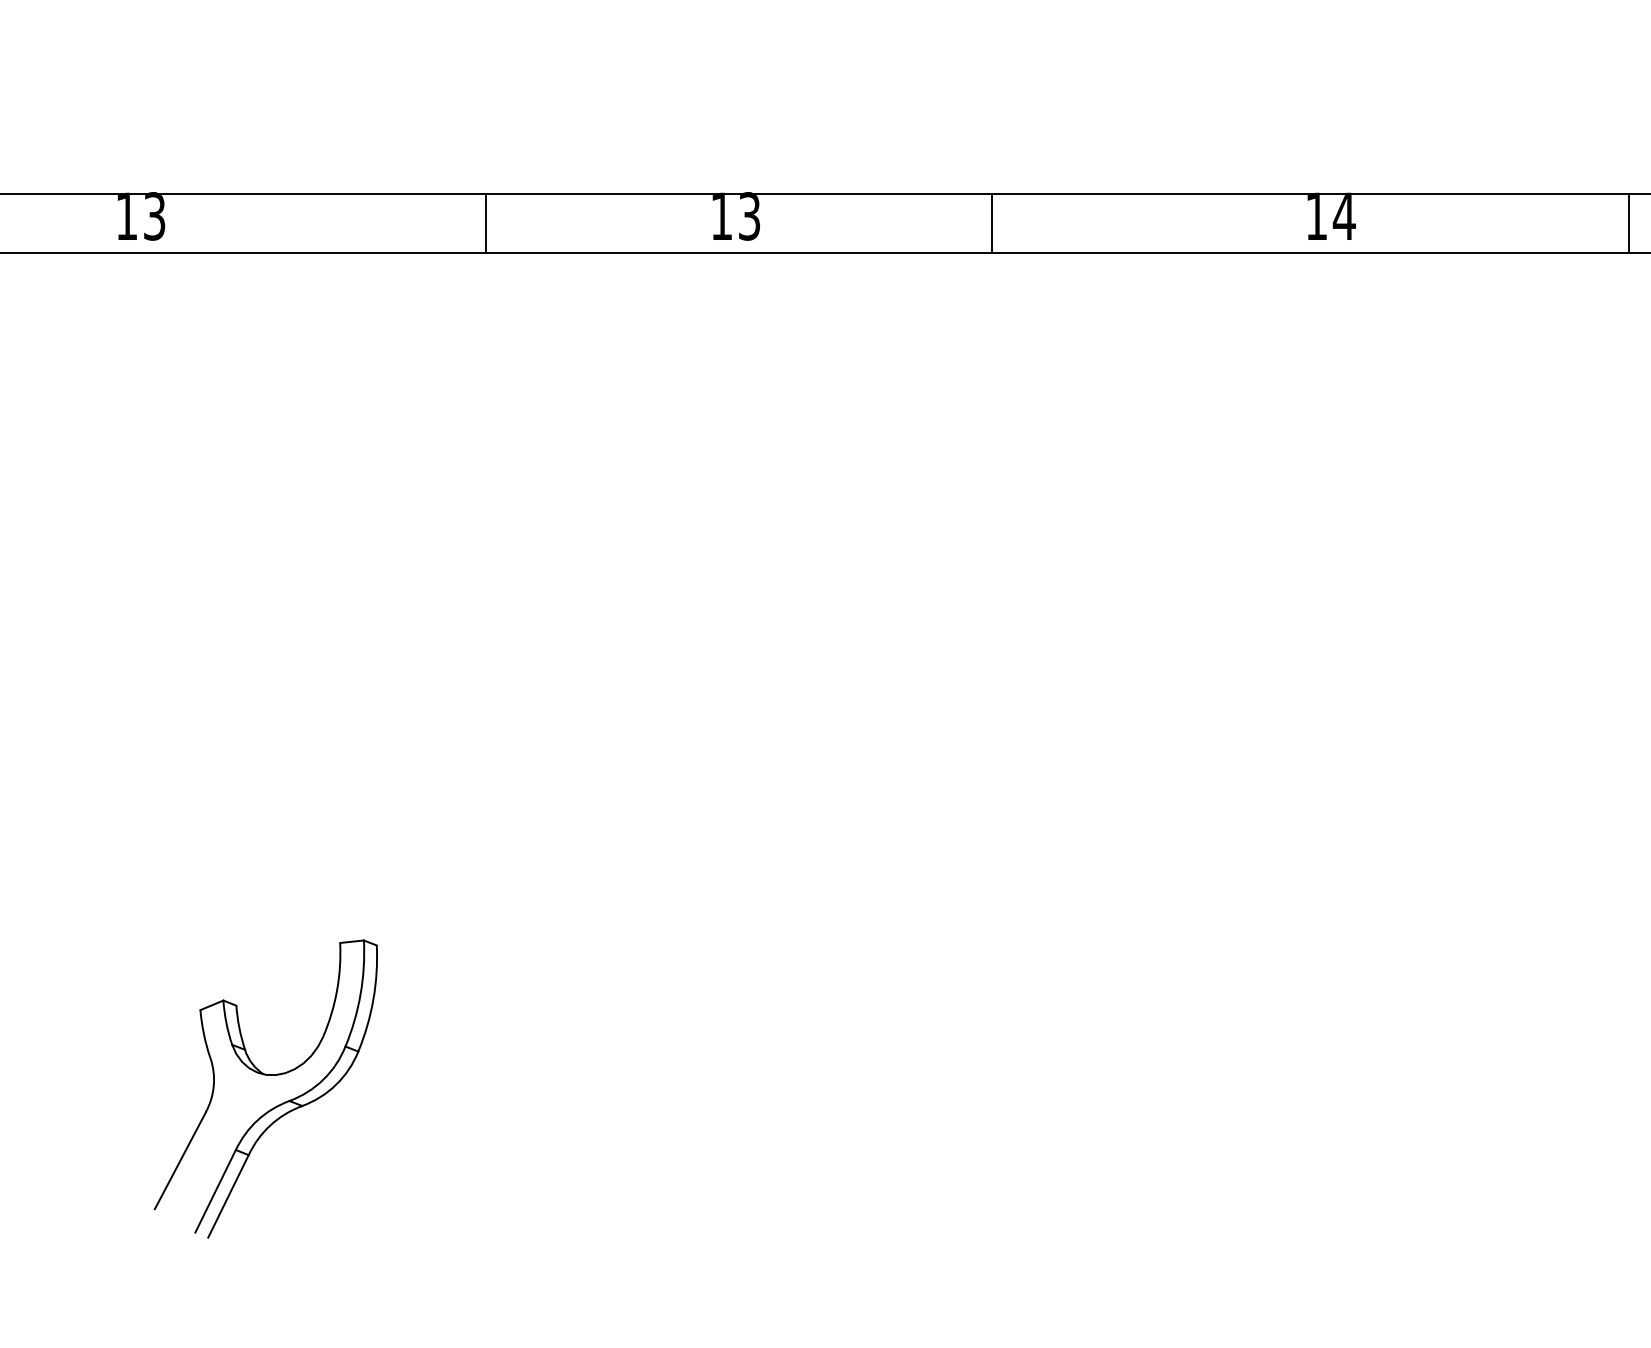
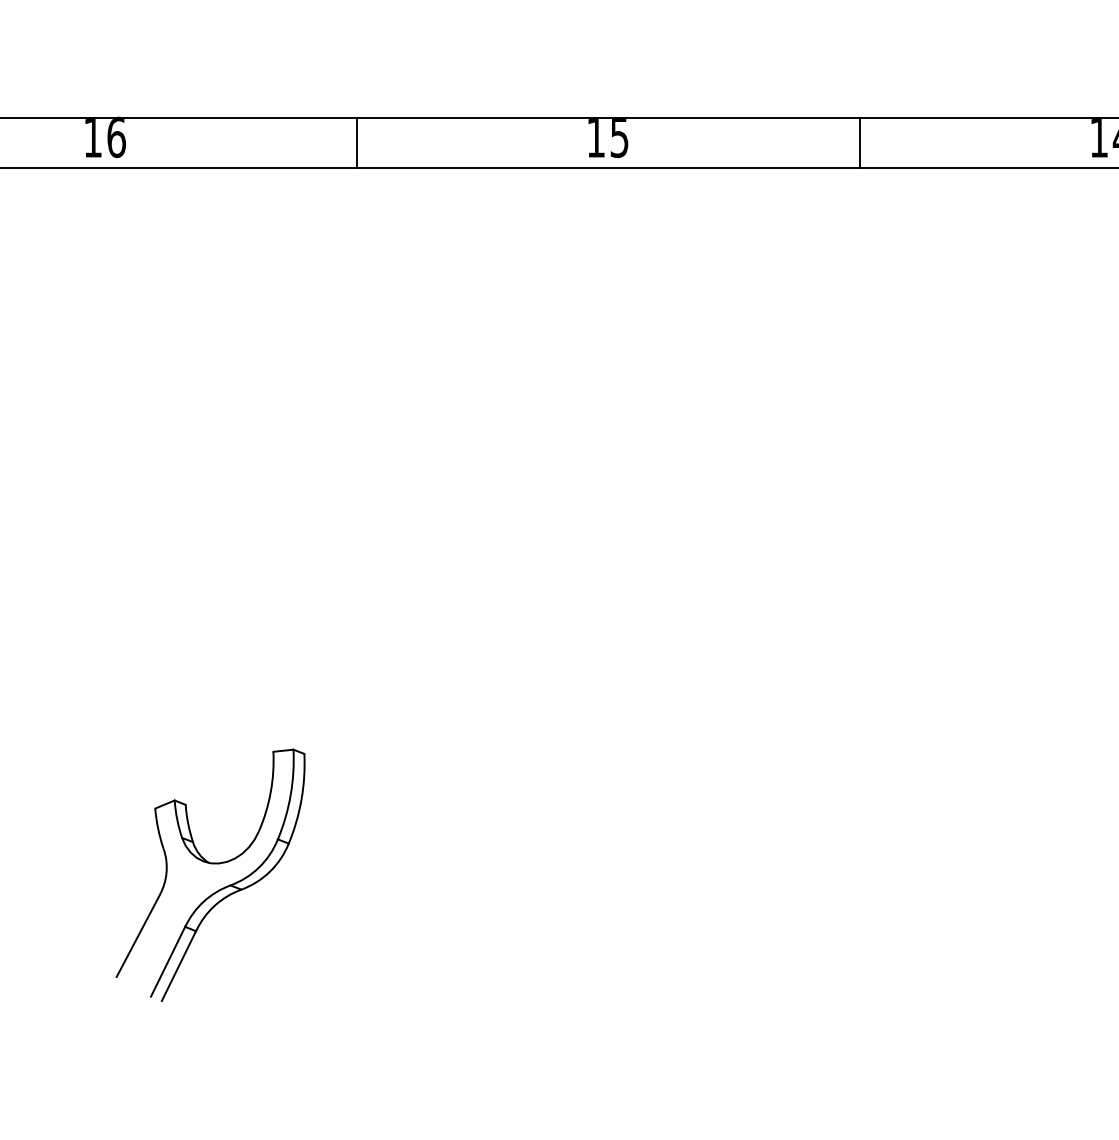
text: (154, 216) -> (116, 137), 13 -> 16
text: (749, 216) -> (619, 137), 13 -> 15
line: (486, 223) -> (357, 143), moved
line: (992, 223) -> (860, 143), moved

